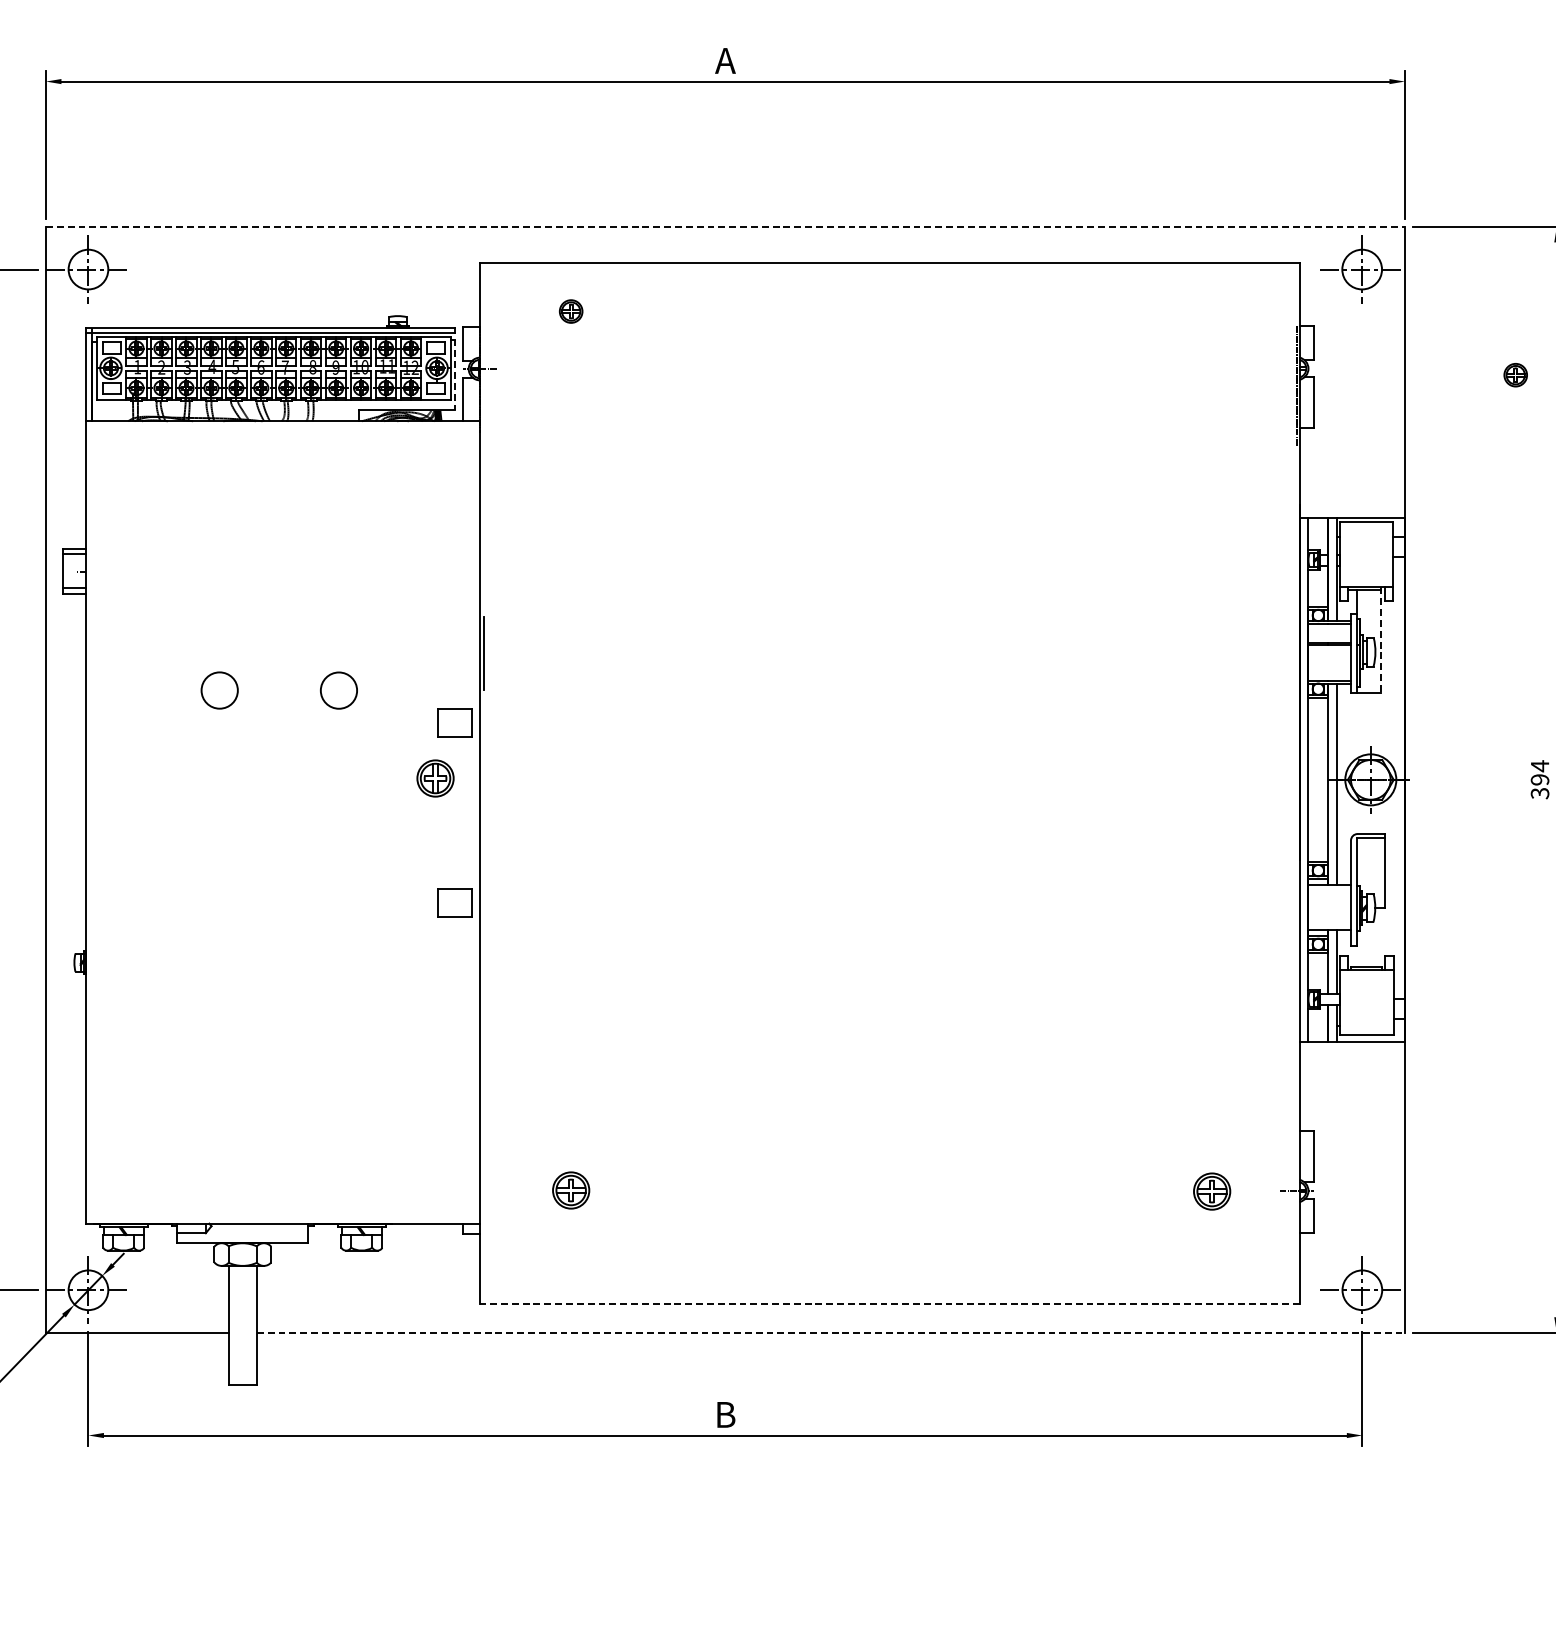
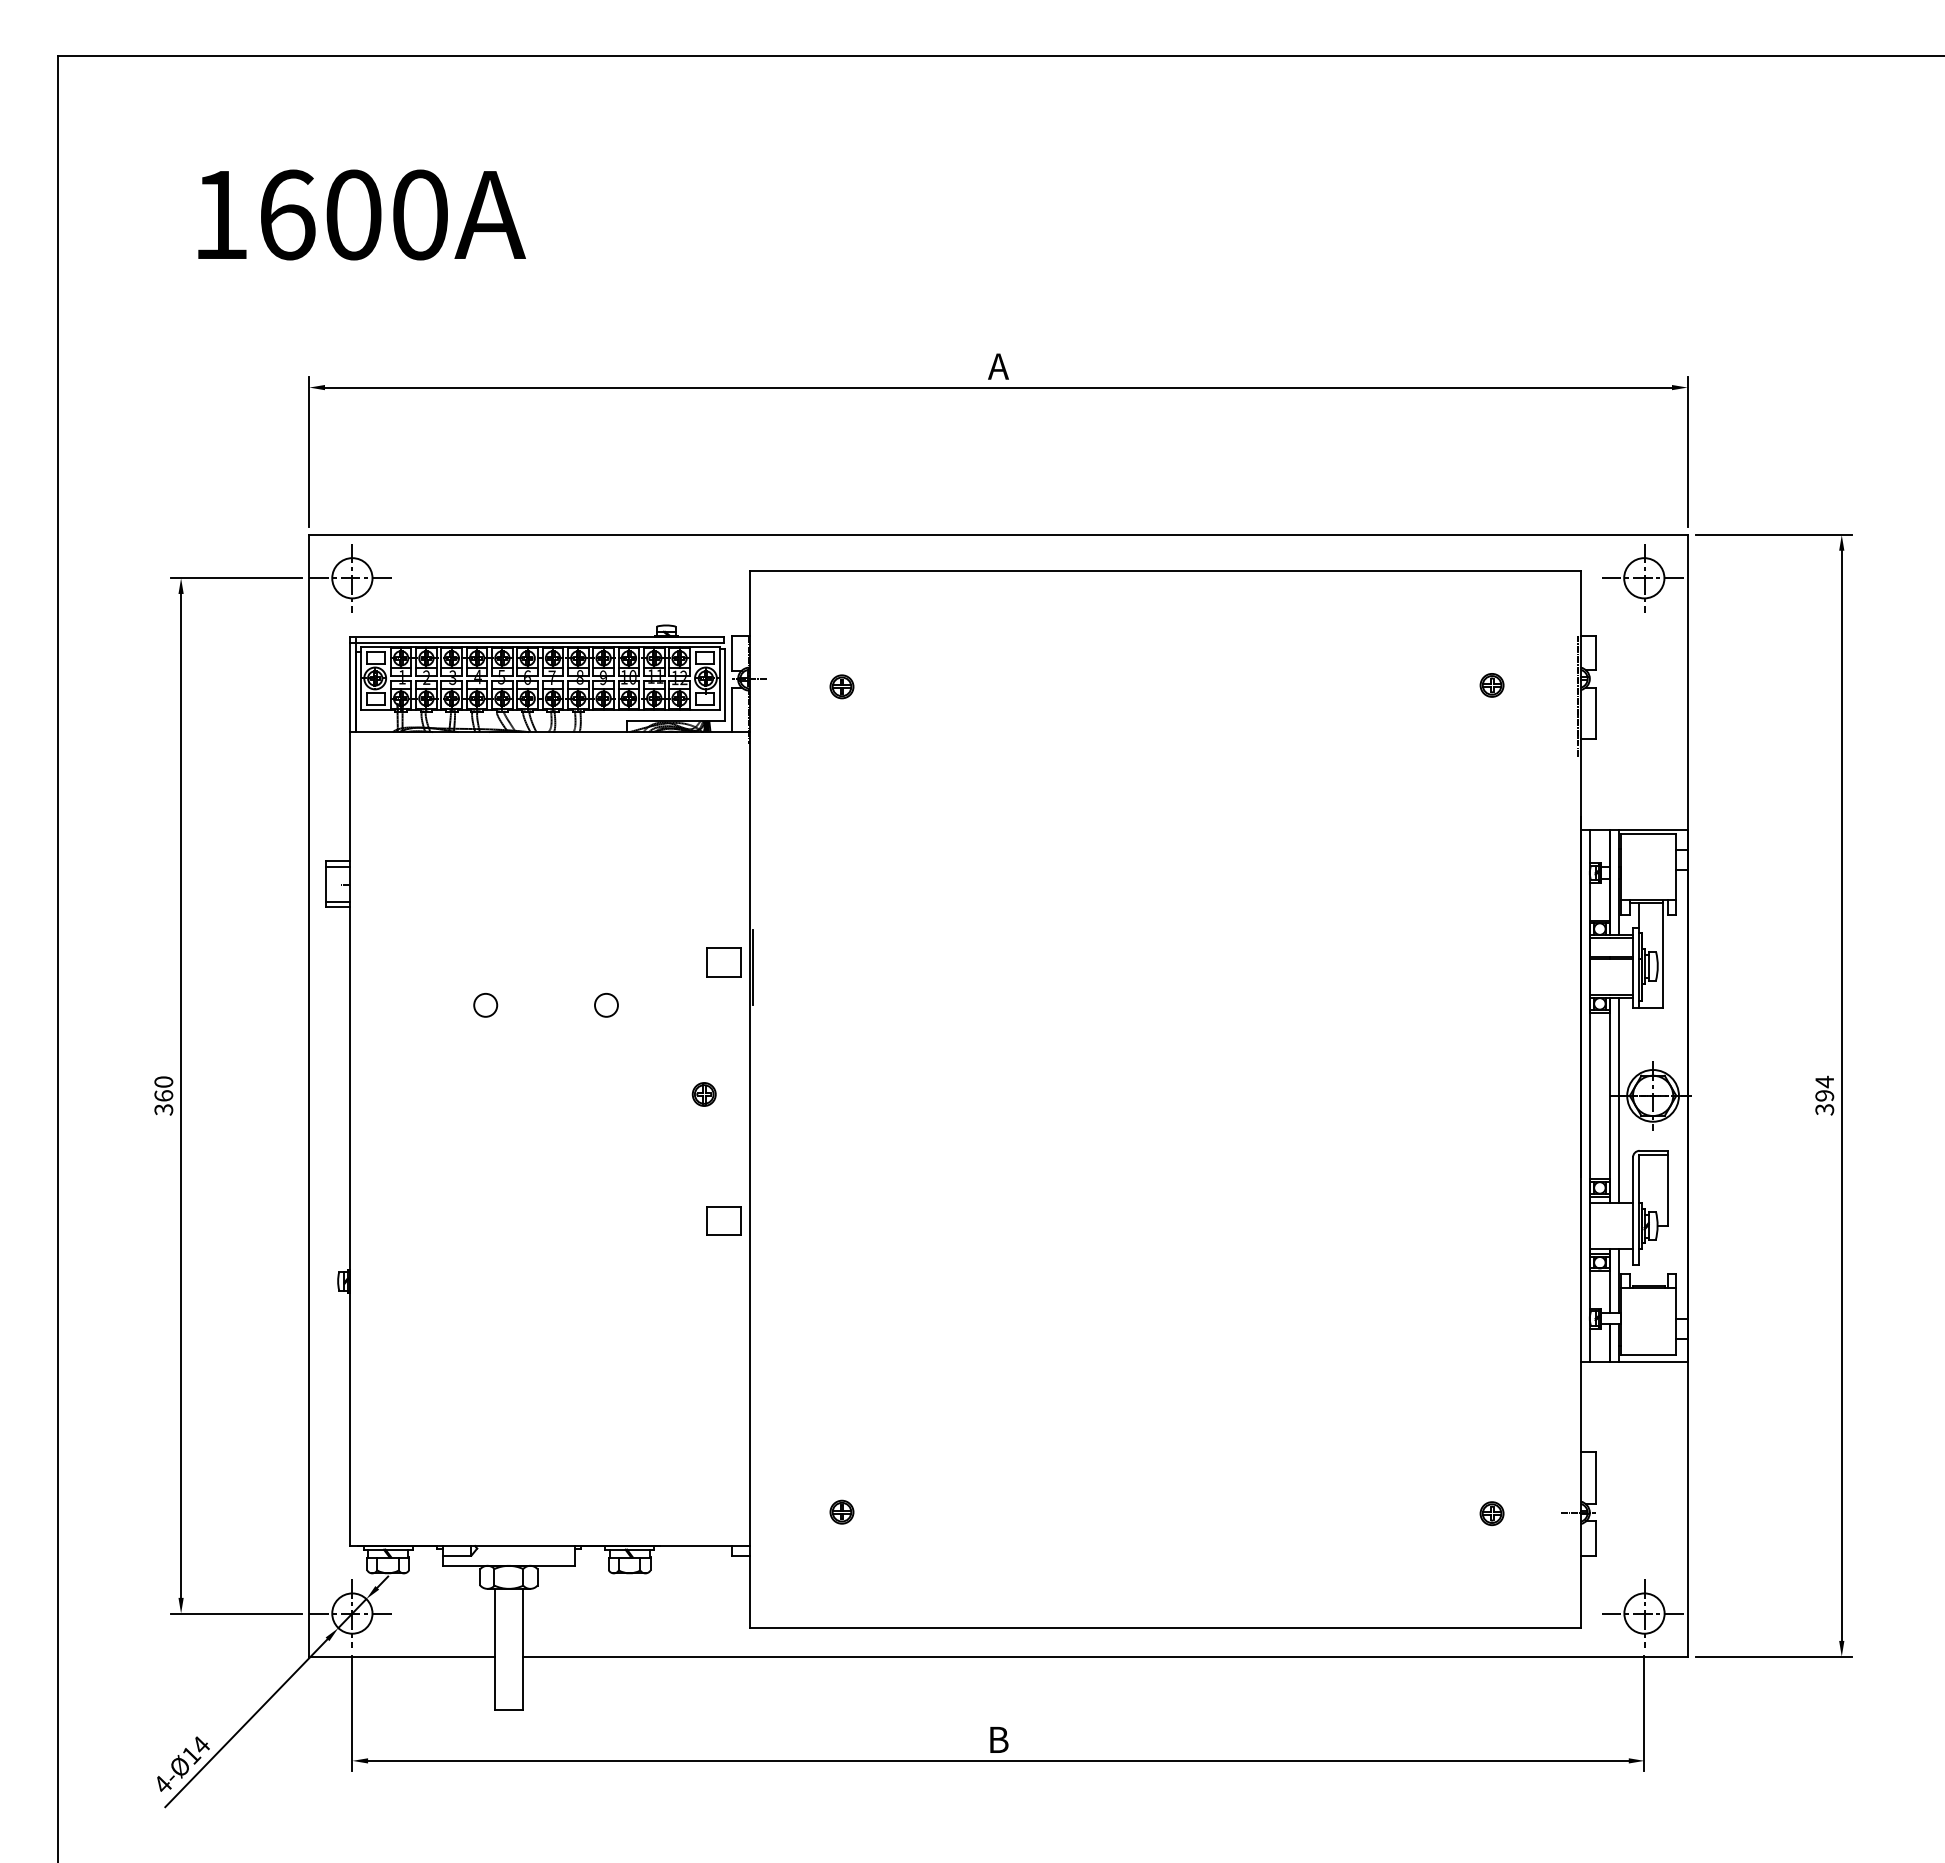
line: (726, 227) -> (999, 535), dashed -> solid
part: (570, 311) -> (841, 686), moved
line: (455, 375) -> (724, 685), dashed -> solid
part: (1515, 375) -> (1491, 685), moved
line: (1381, 640) -> (1663, 954), dashed -> solid
circle: (338, 689) -> (606, 1004), size x0.62
circle: (219, 690) -> (485, 1005), size x0.62
part: (454, 723) -> (723, 962), moved
part: (434, 778) -> (703, 1094), size x0.62
part: (570, 1189) -> (841, 1511), size x0.62
part: (1211, 1191) -> (1491, 1513), size x0.62
line: (890, 1304) -> (1165, 1627), dashed -> solid
line: (830, 1332) -> (1105, 1656), dashed -> solid

